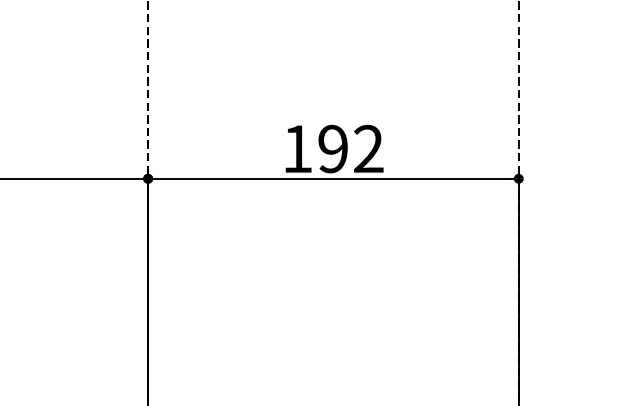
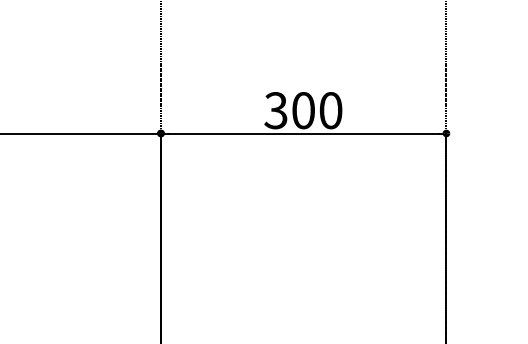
text: (333, 148) -> (303, 110), 192 -> 300

